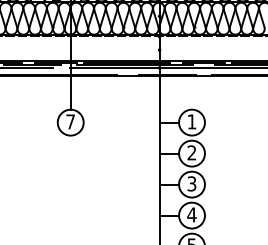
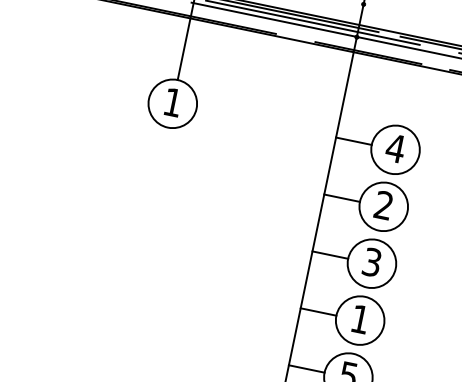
text: (70, 121) -> (172, 101), 7 -> 1
text: (191, 121) -> (395, 147), 1 -> 4
text: (191, 214) -> (359, 318), 4 -> 1

